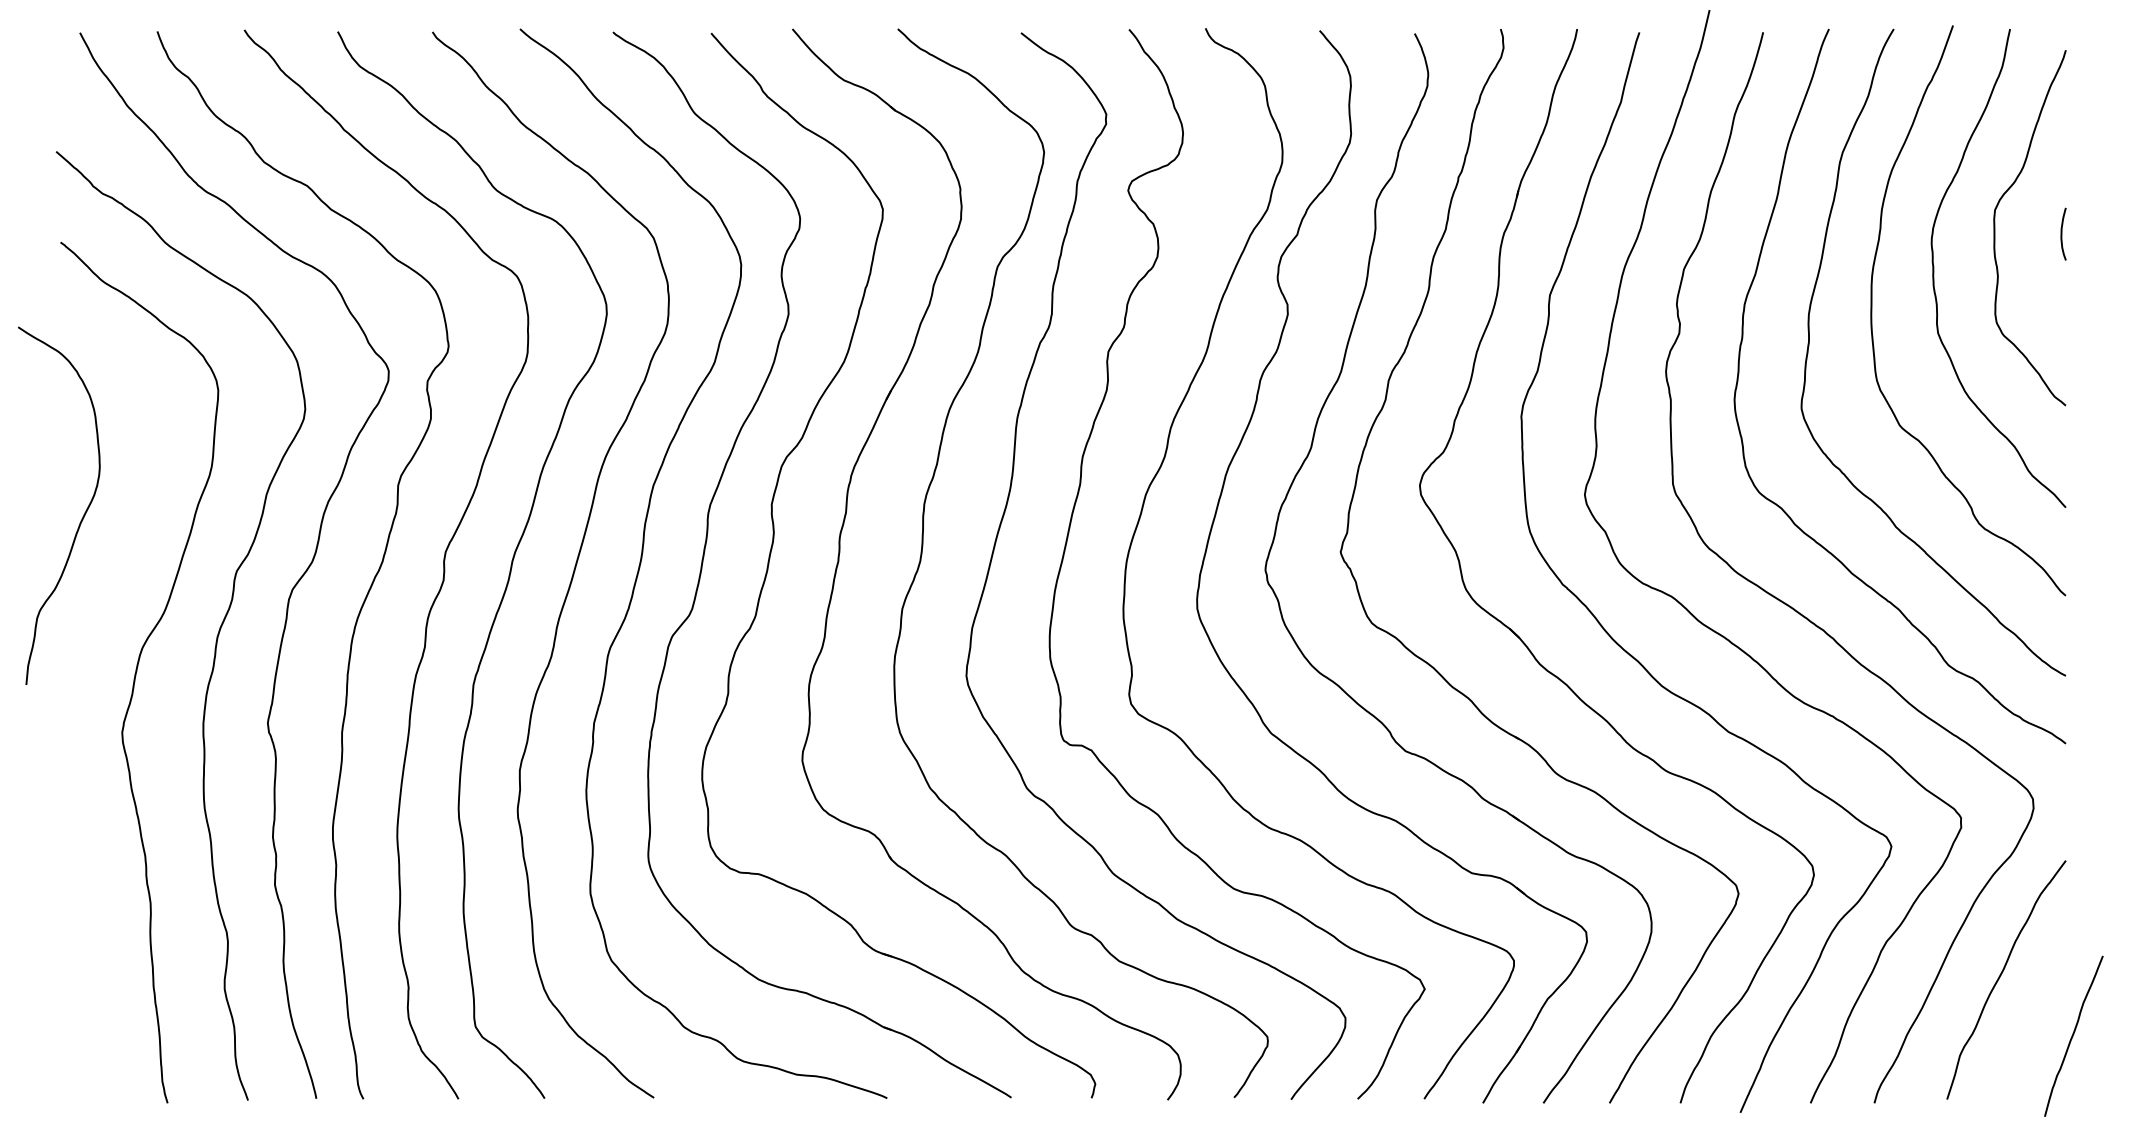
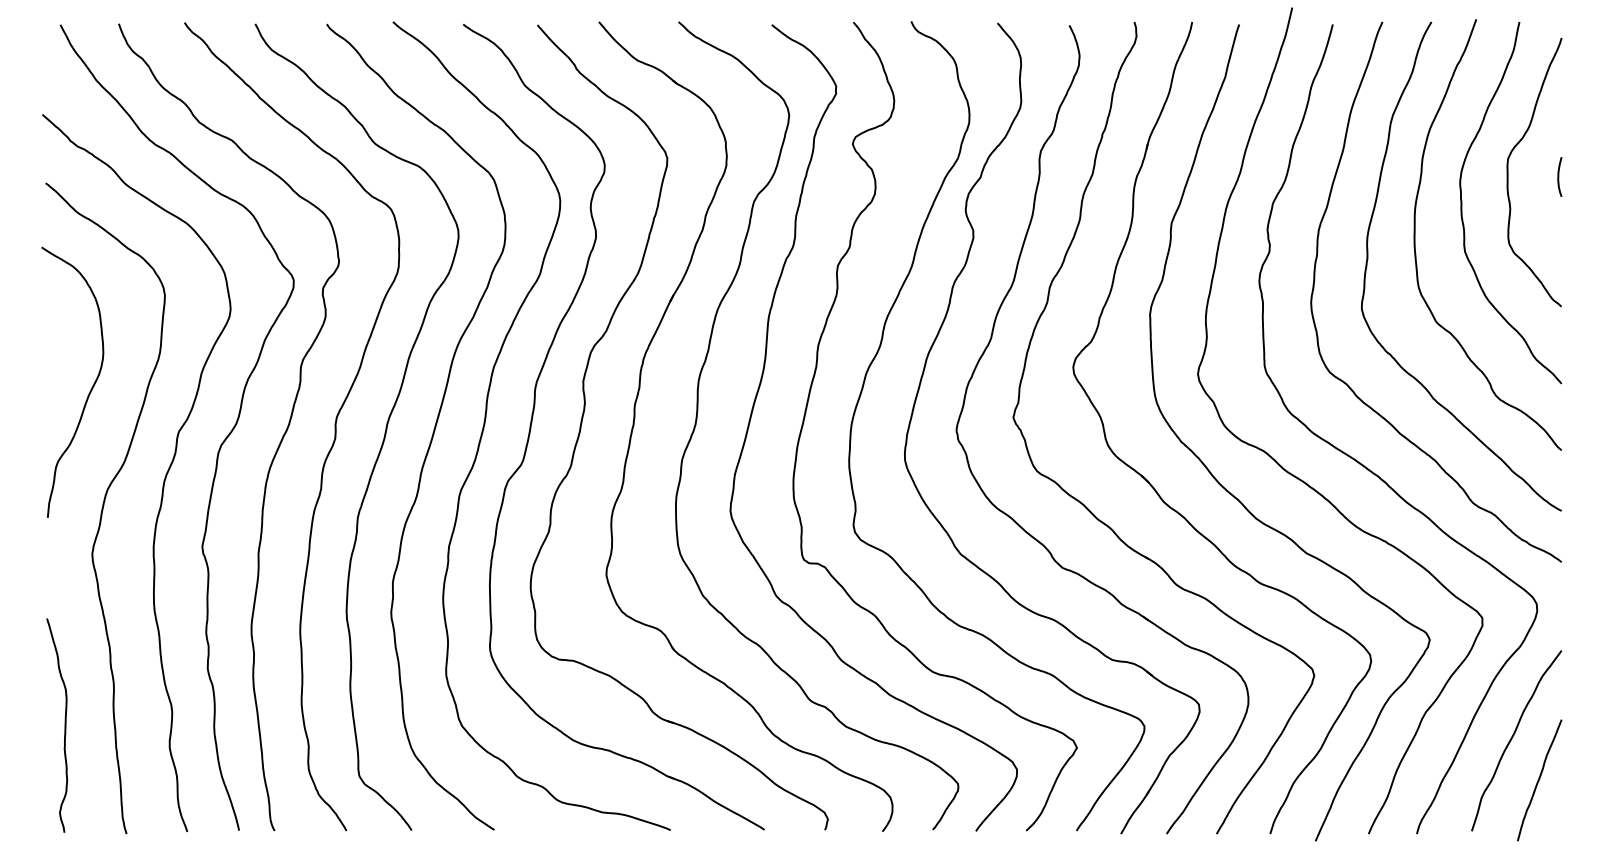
curve: (82, 515) -> (90, 389), moved
curve: (85, 959) -> (64, 725), added
curve: (2073, 1036) -> (1539, 780), moved

